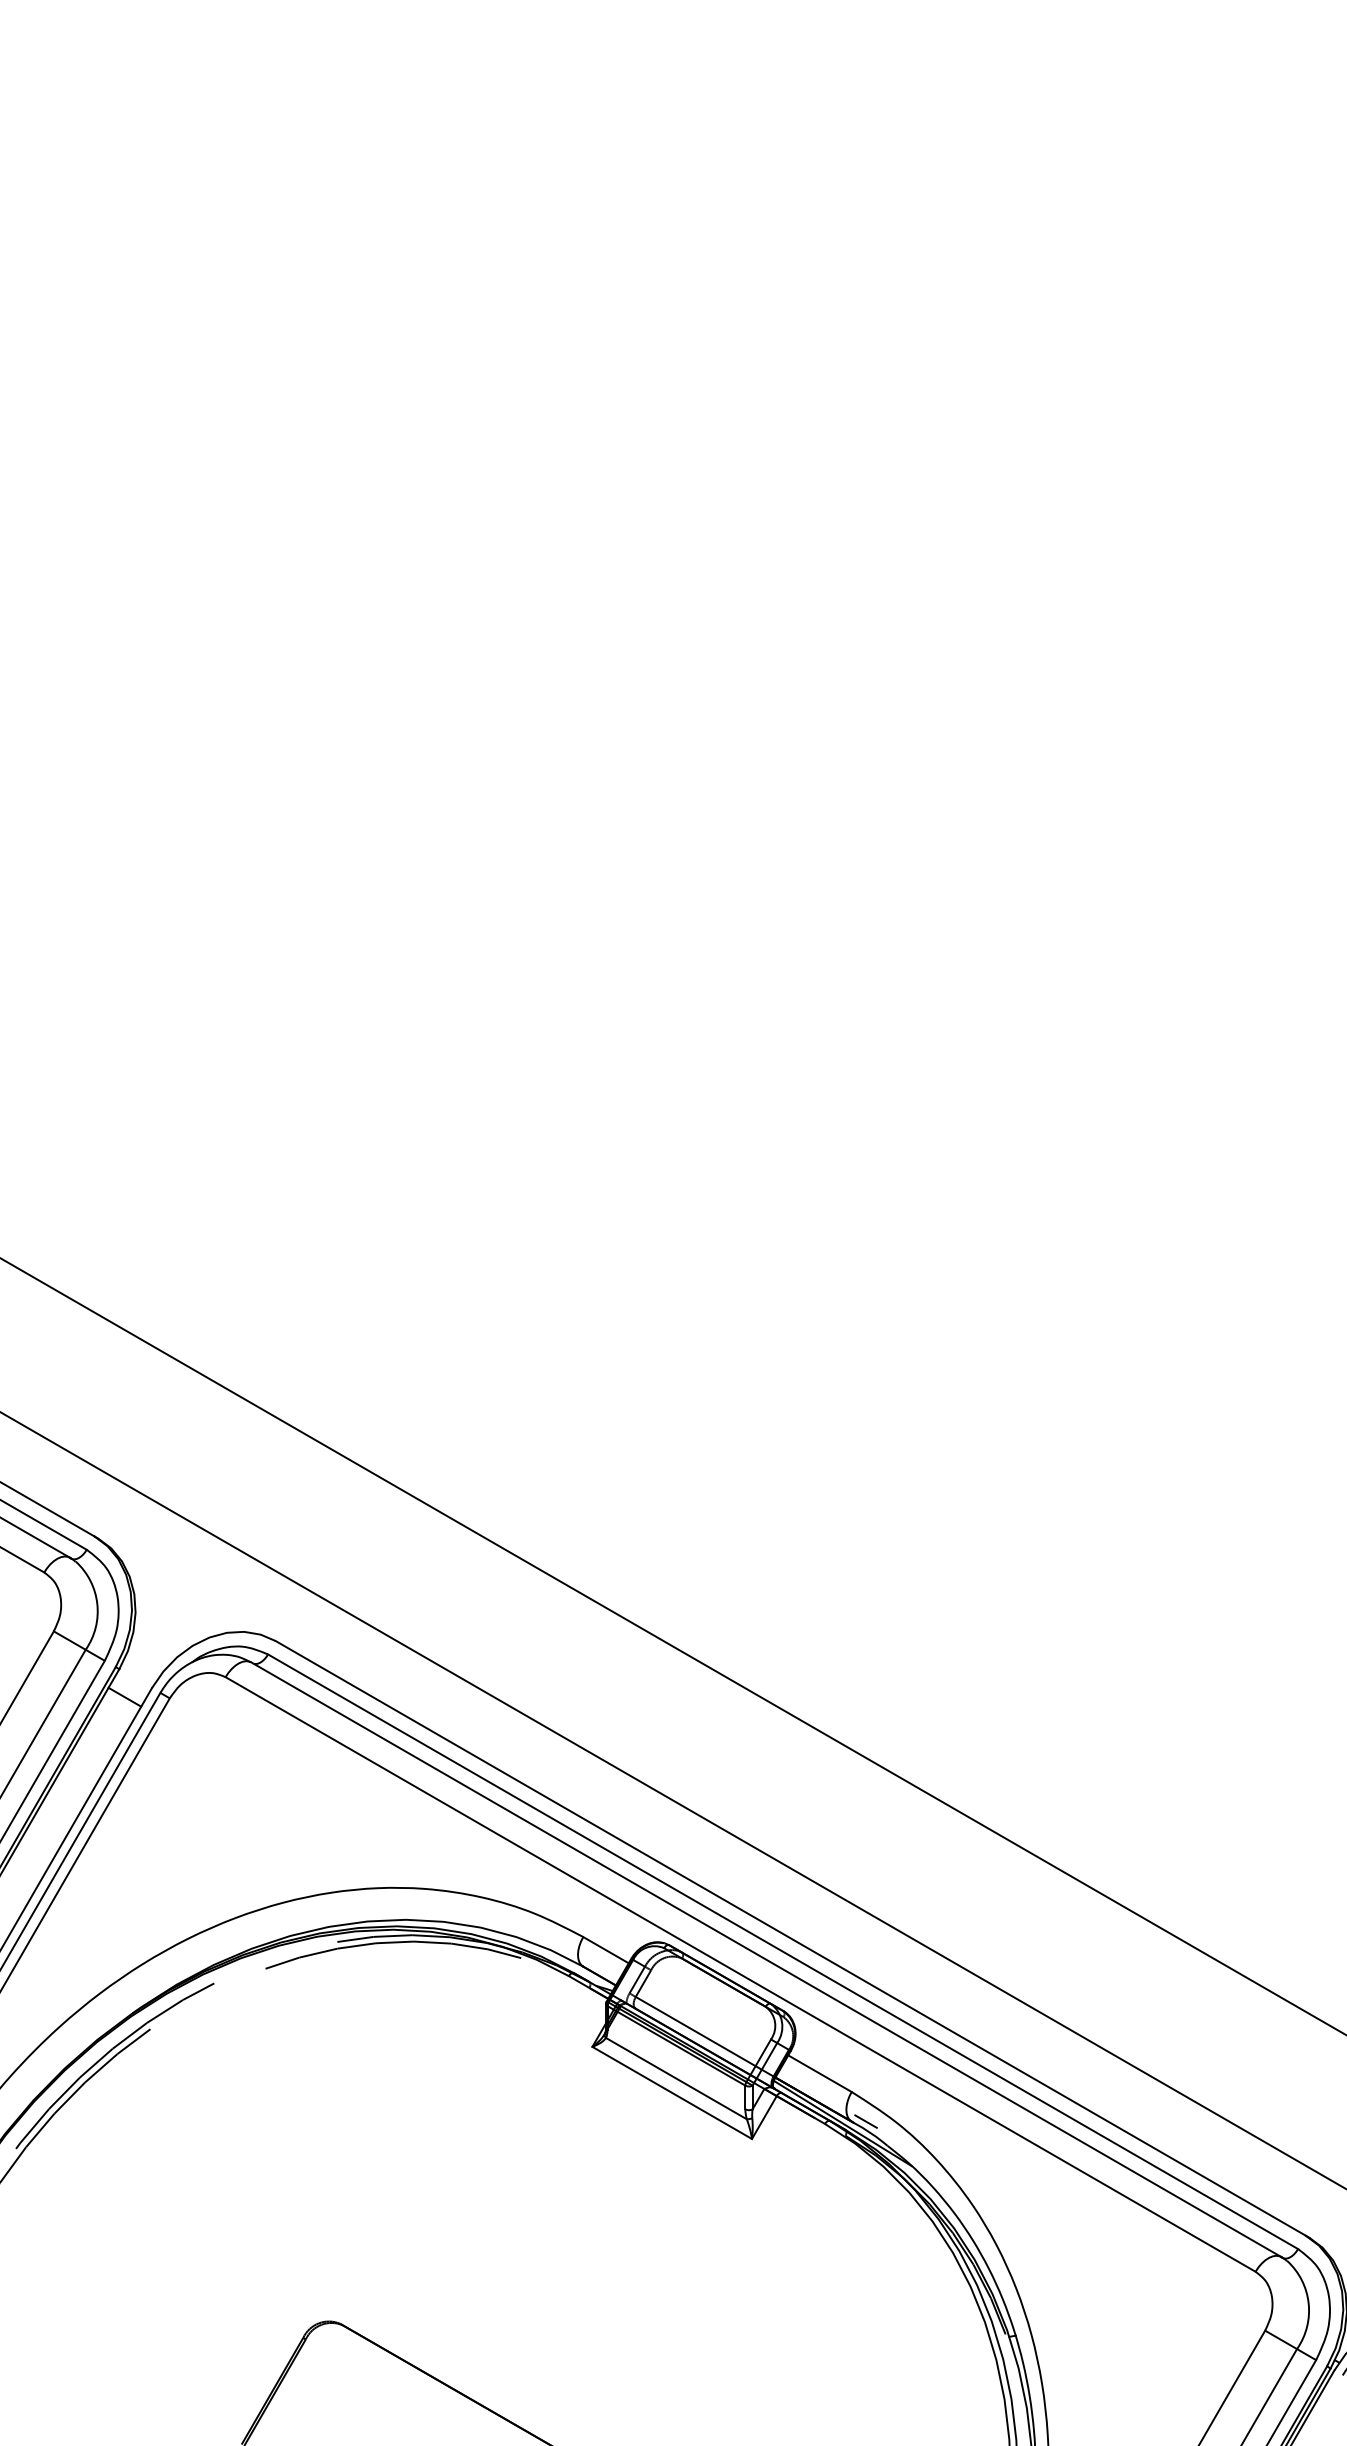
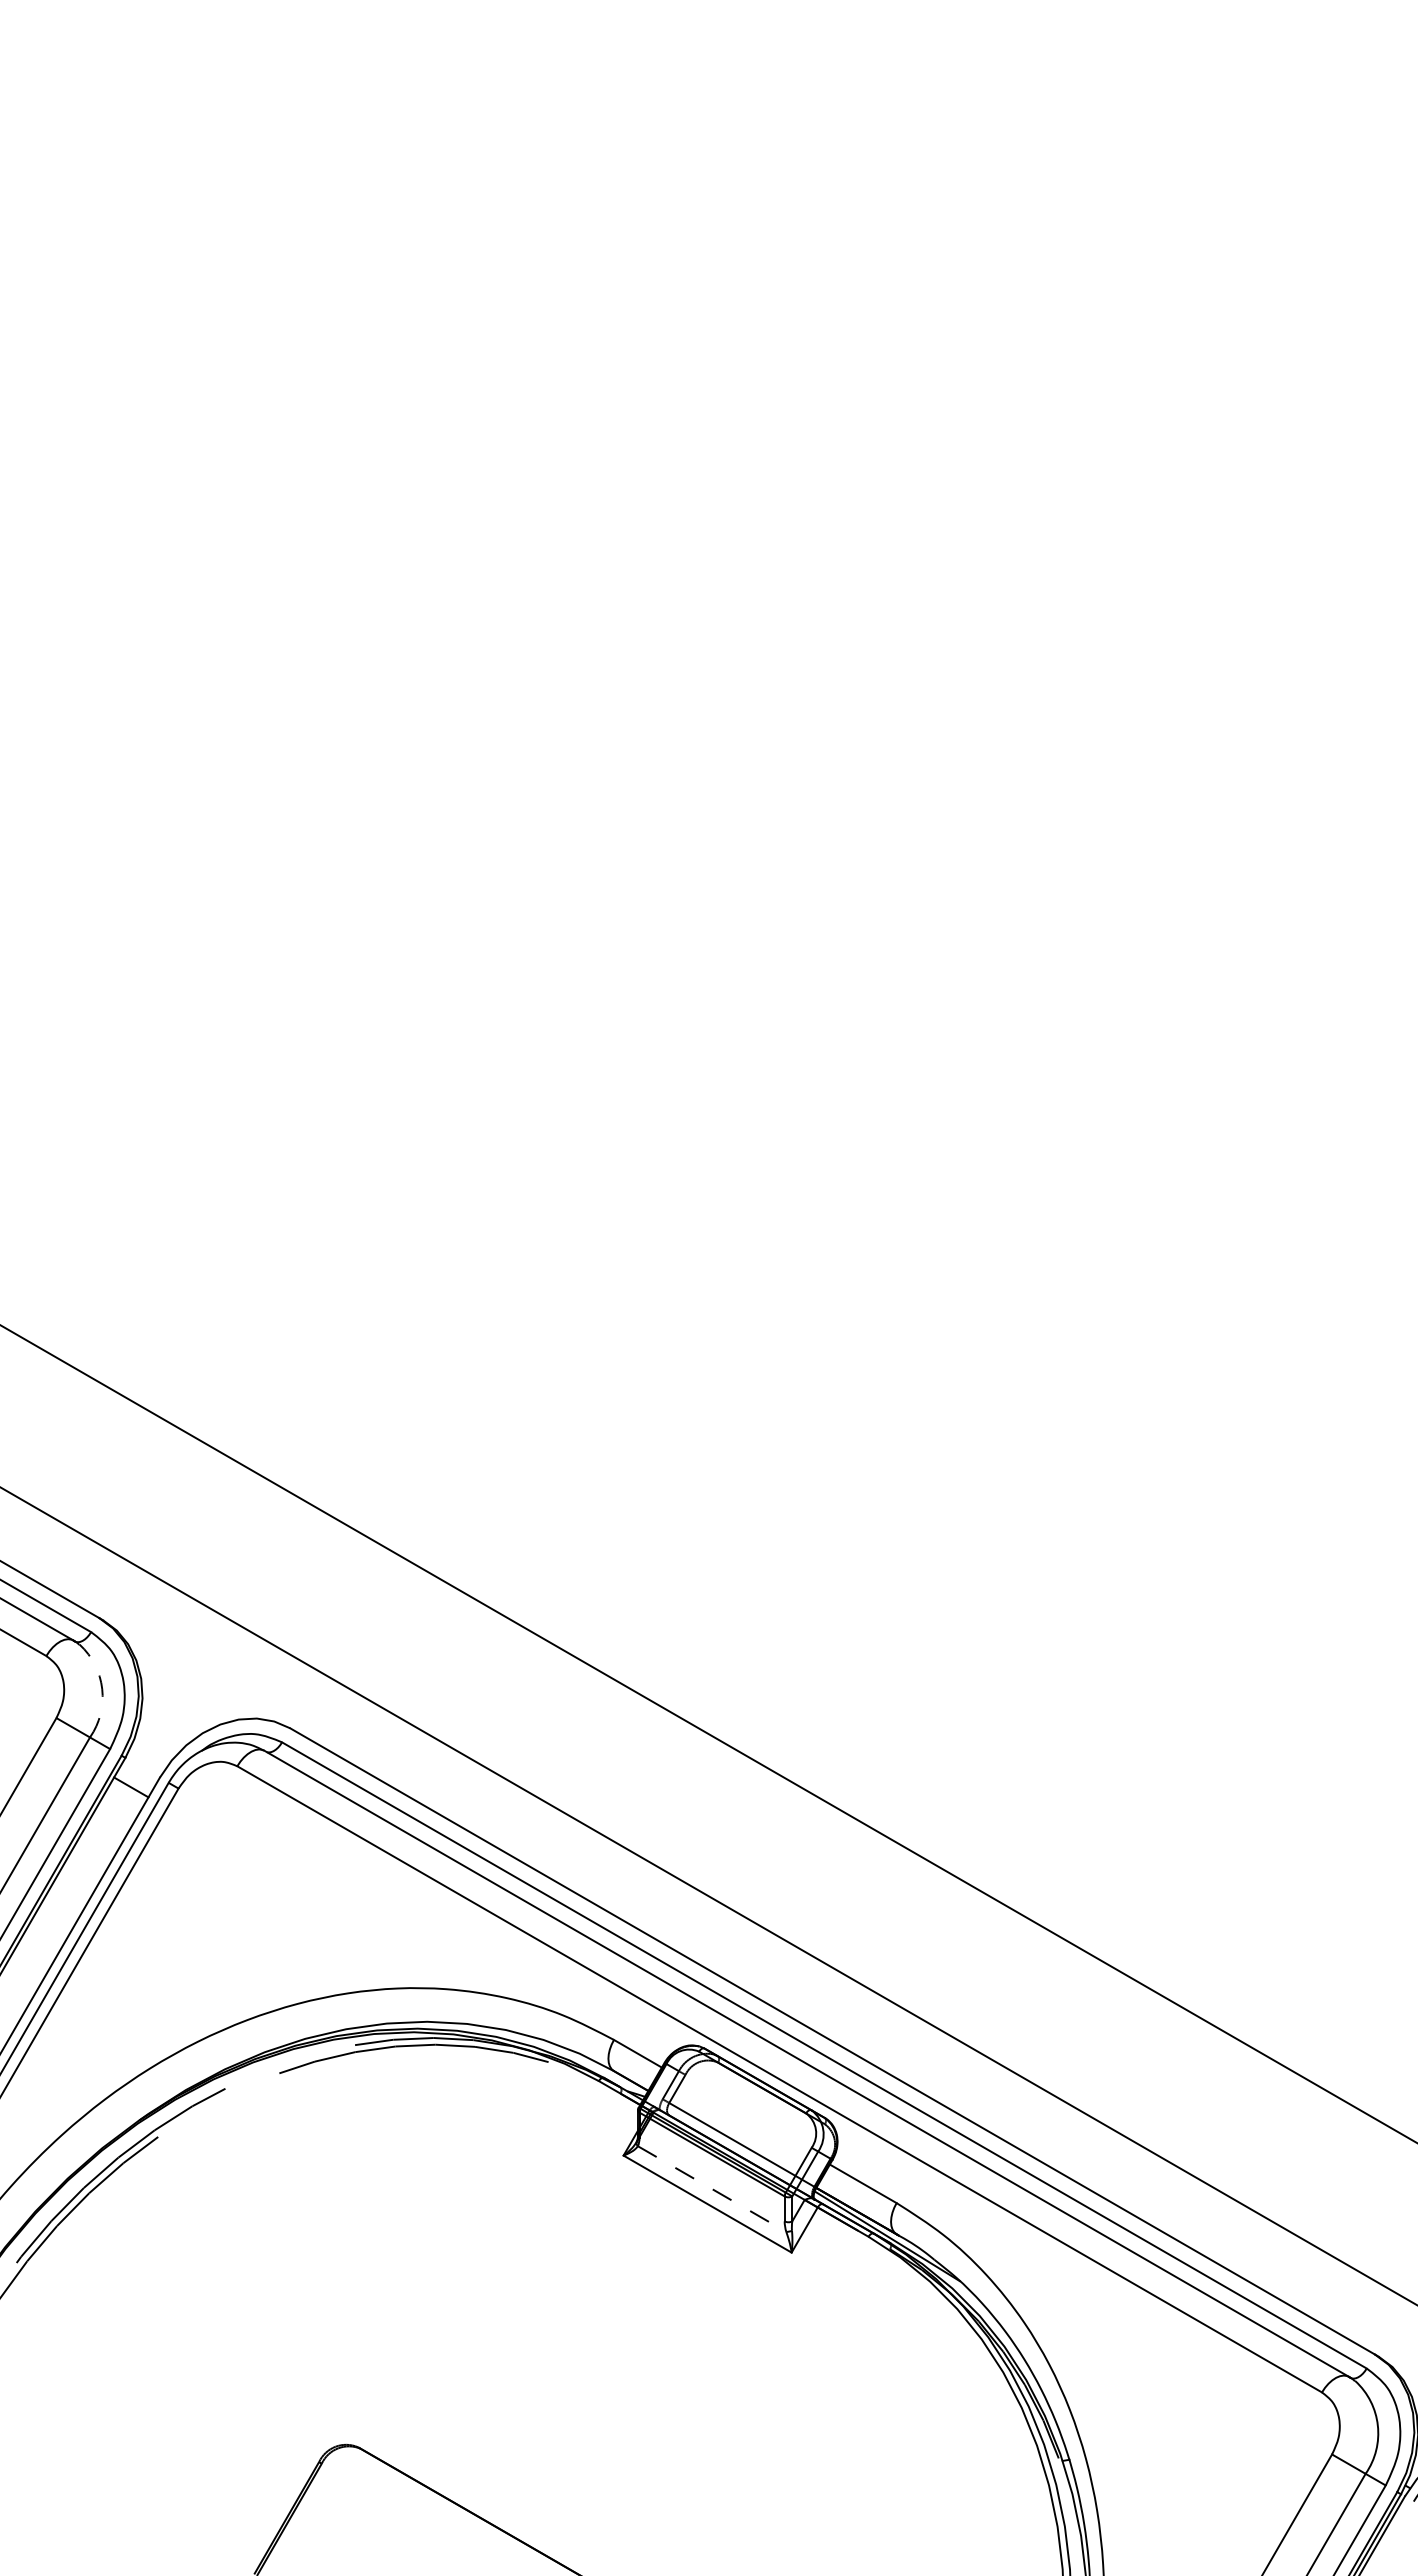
arc: (97, 1604) -> (102, 1689), solid -> dashed
line: (676, 2079) -> (712, 2189), solid -> dashed
line: (865, 2120) -> (911, 2233), removed

